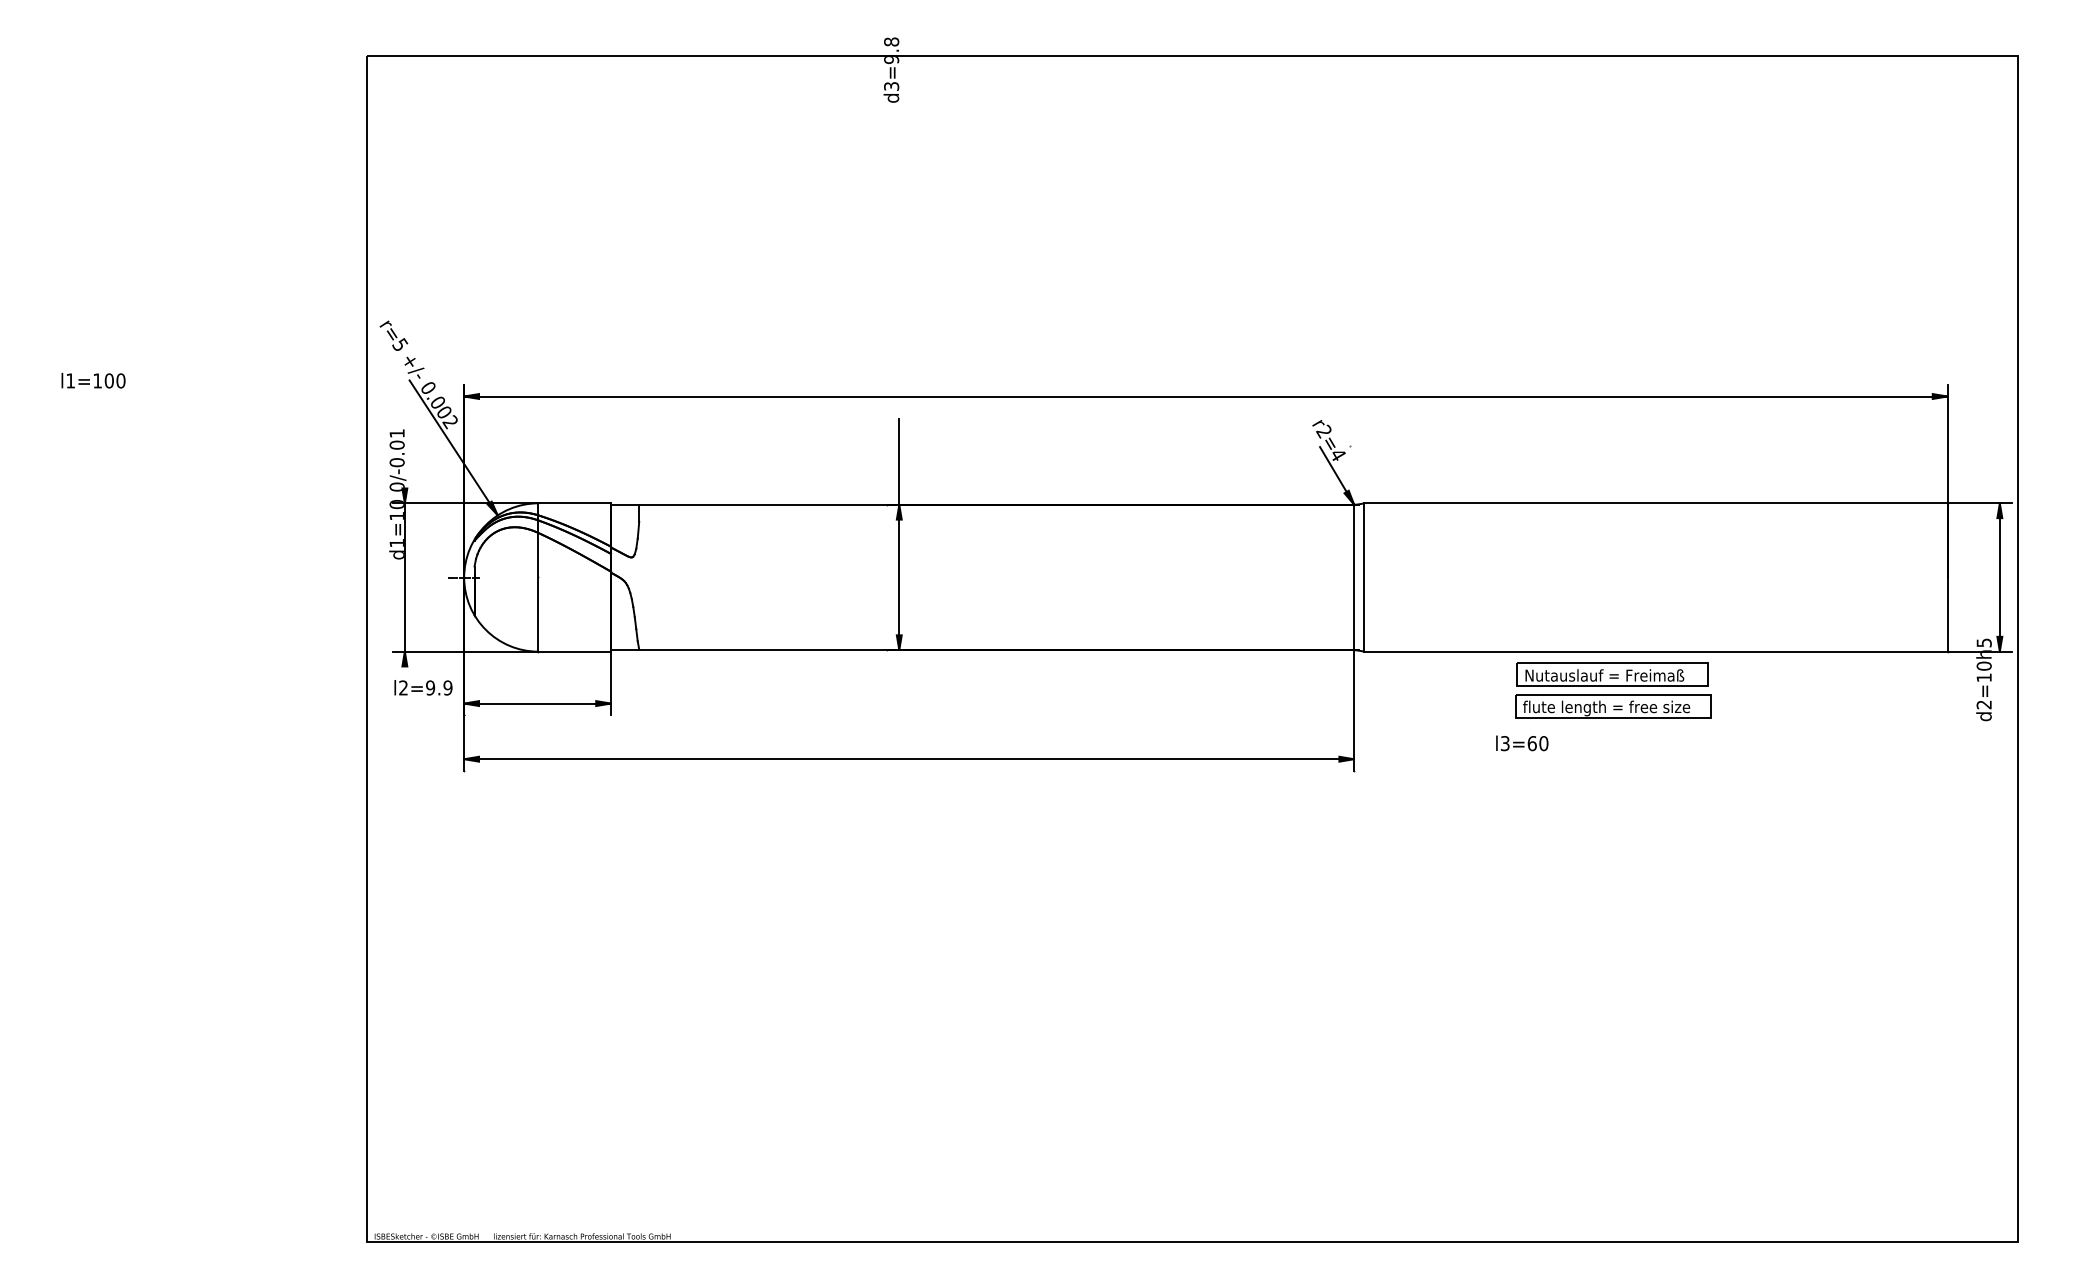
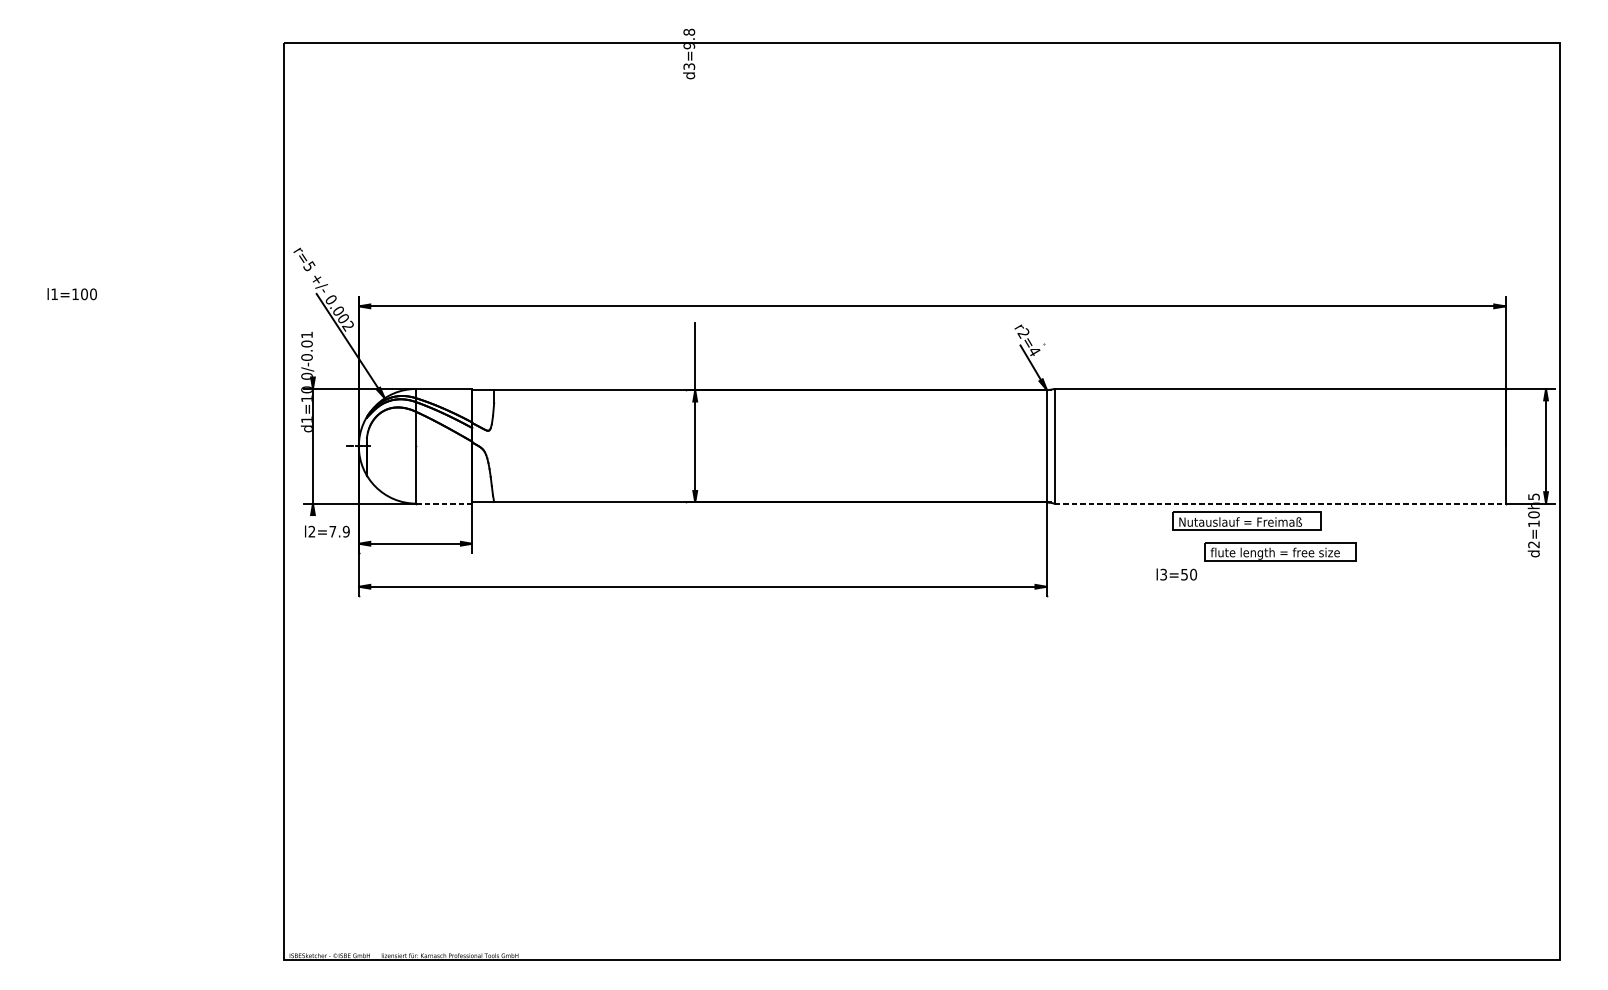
line: (575, 651) -> (444, 503), solid -> dashed
line: (1655, 651) -> (1279, 503), solid -> dashed
text: (430, 687) -> (332, 531), l2=9.9 -> l2=7.9
part: (1613, 706) -> (1280, 552), moved
text: (1531, 743) -> (1183, 574), l3=60 -> l3=50

